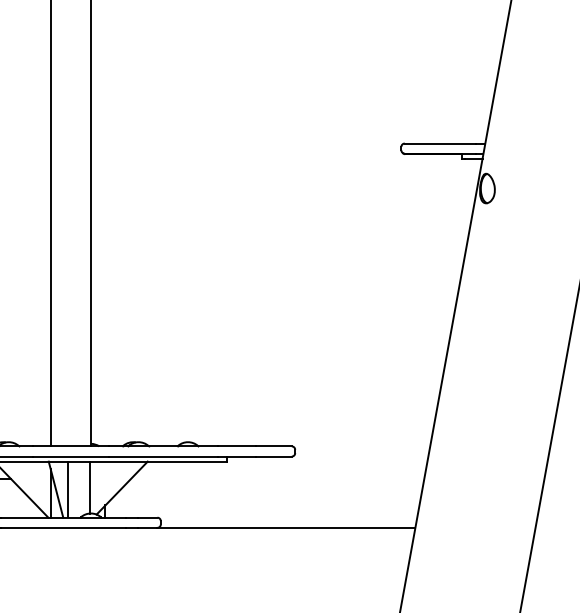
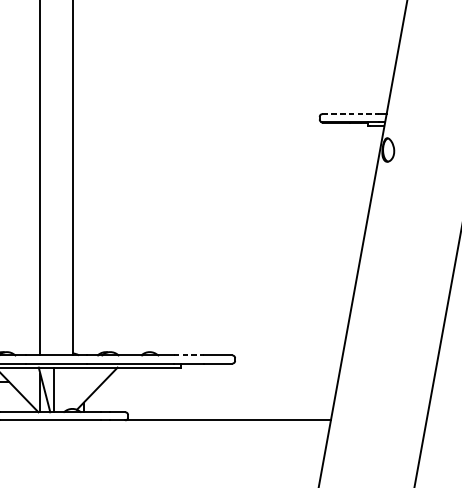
line: (440, 143) -> (350, 114), solid -> dashed
line: (237, 446) -> (189, 355), solid -> dashed
line: (89, 487) -> (71, 388), removed

